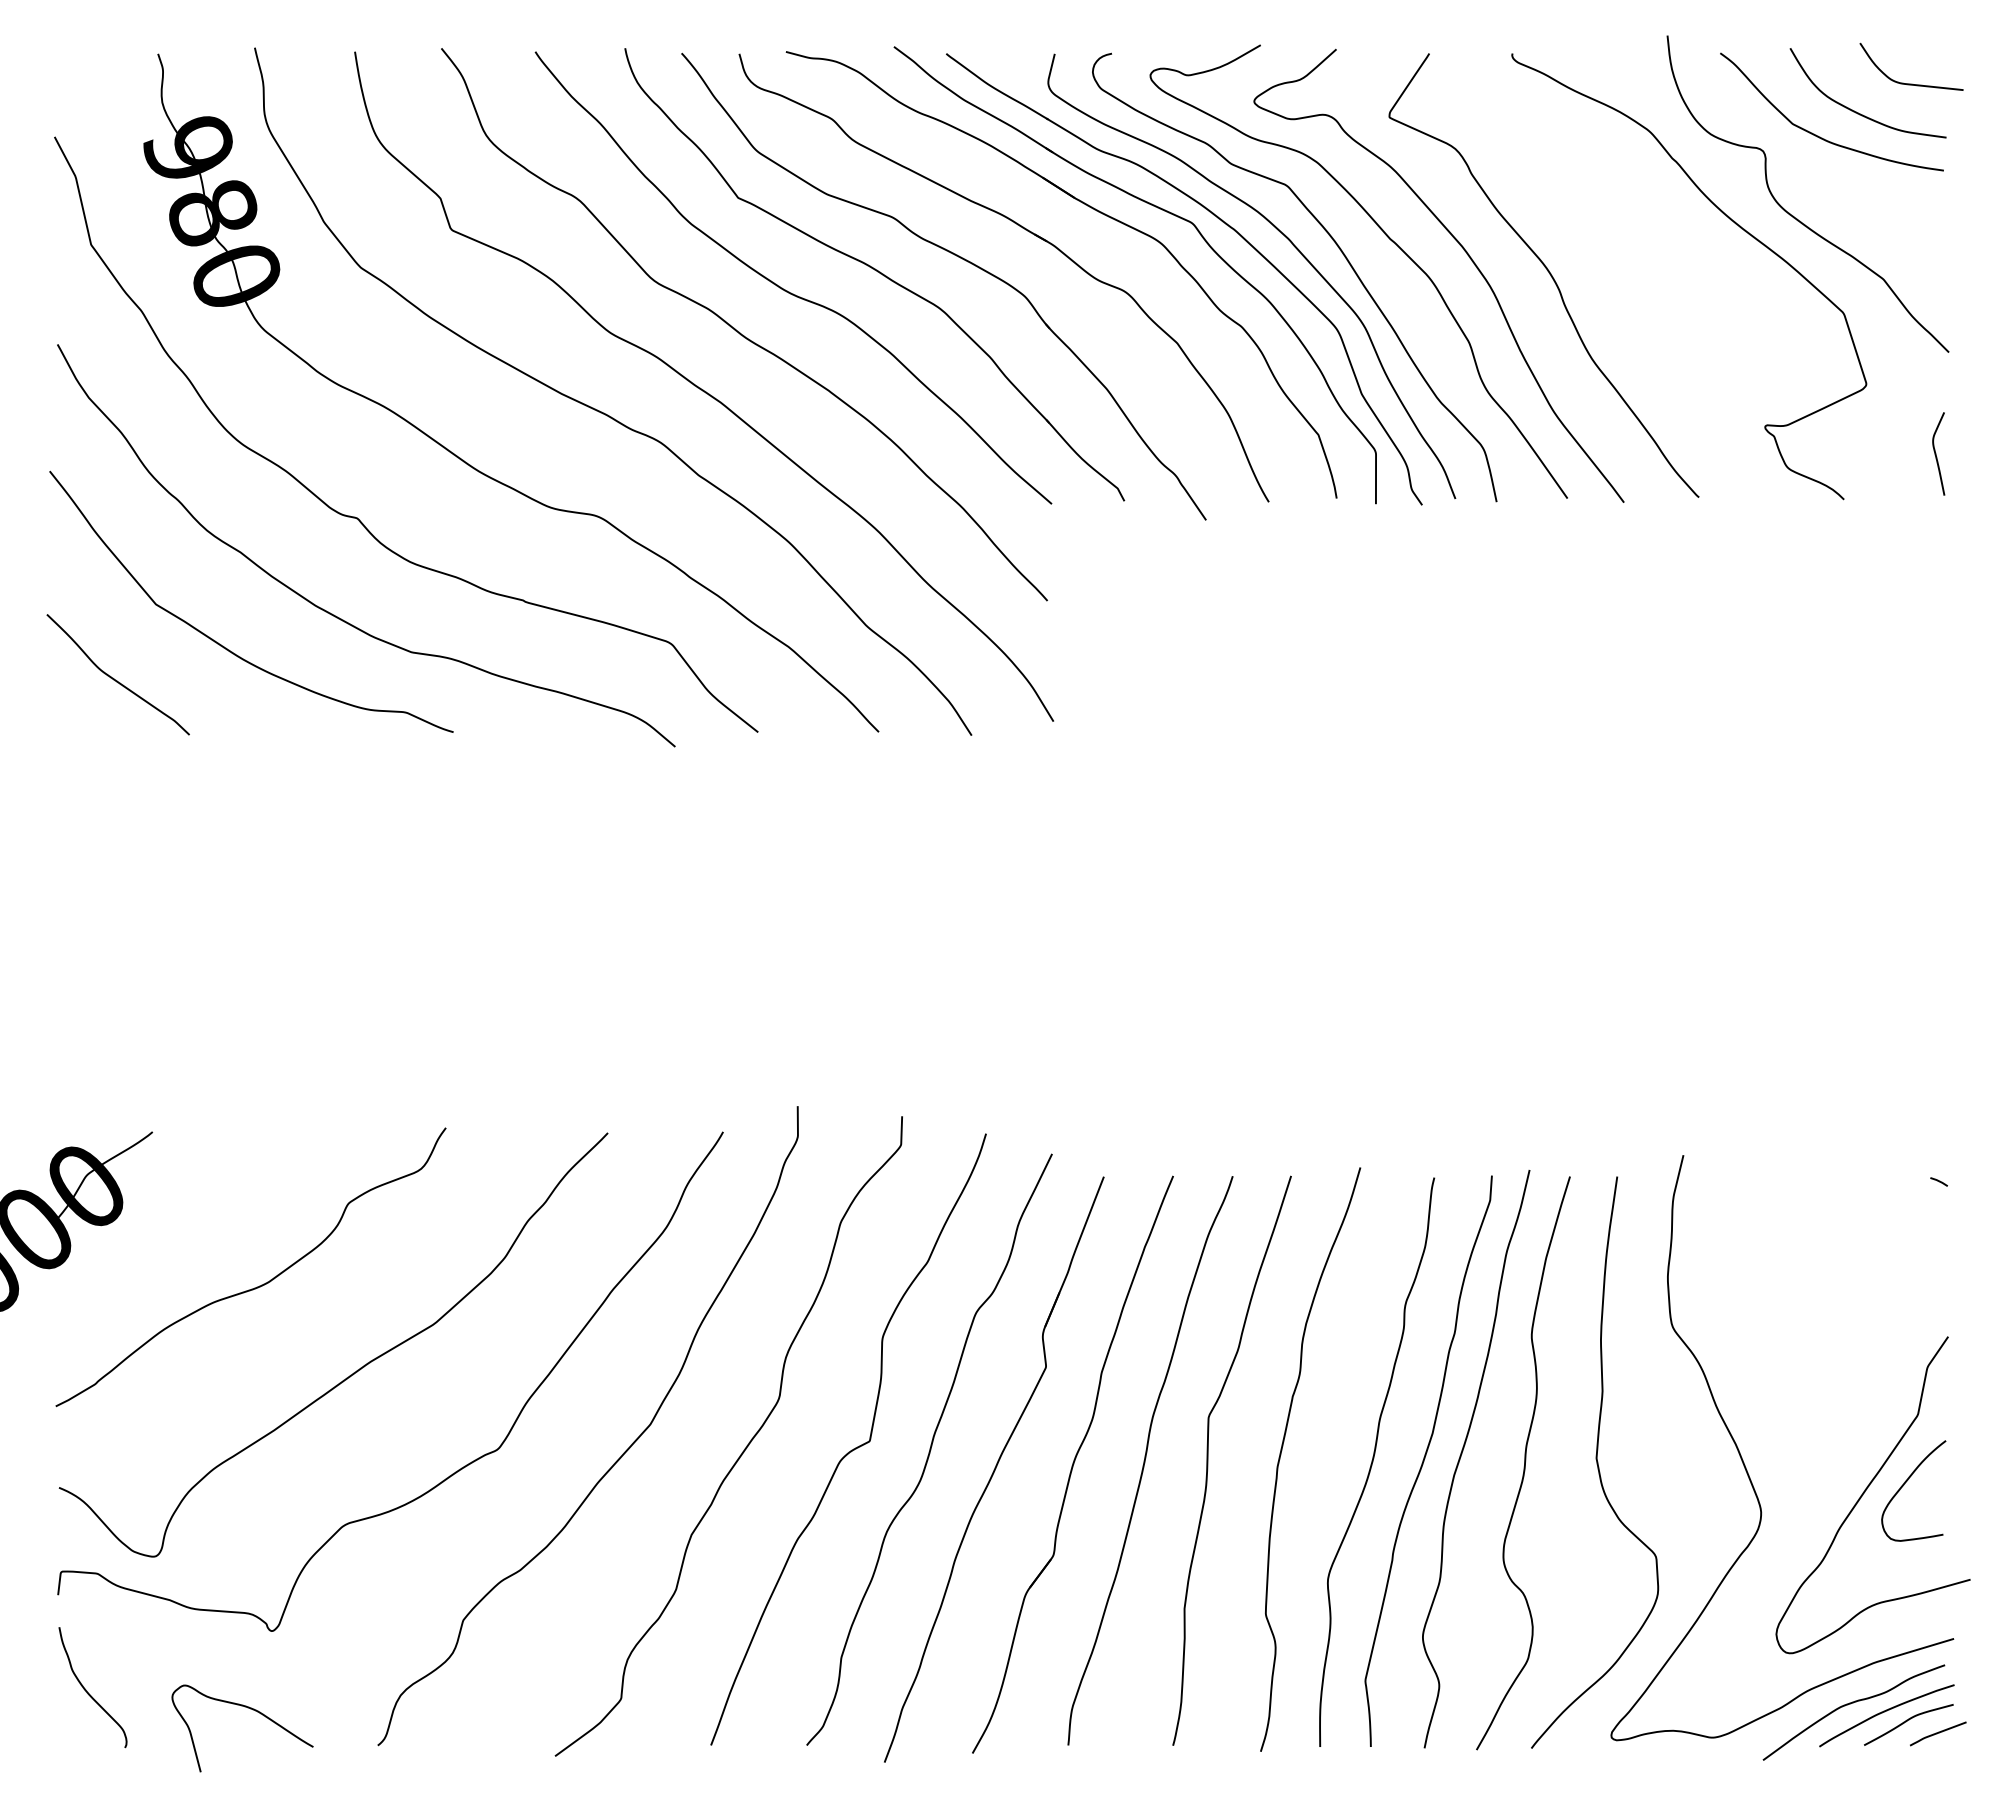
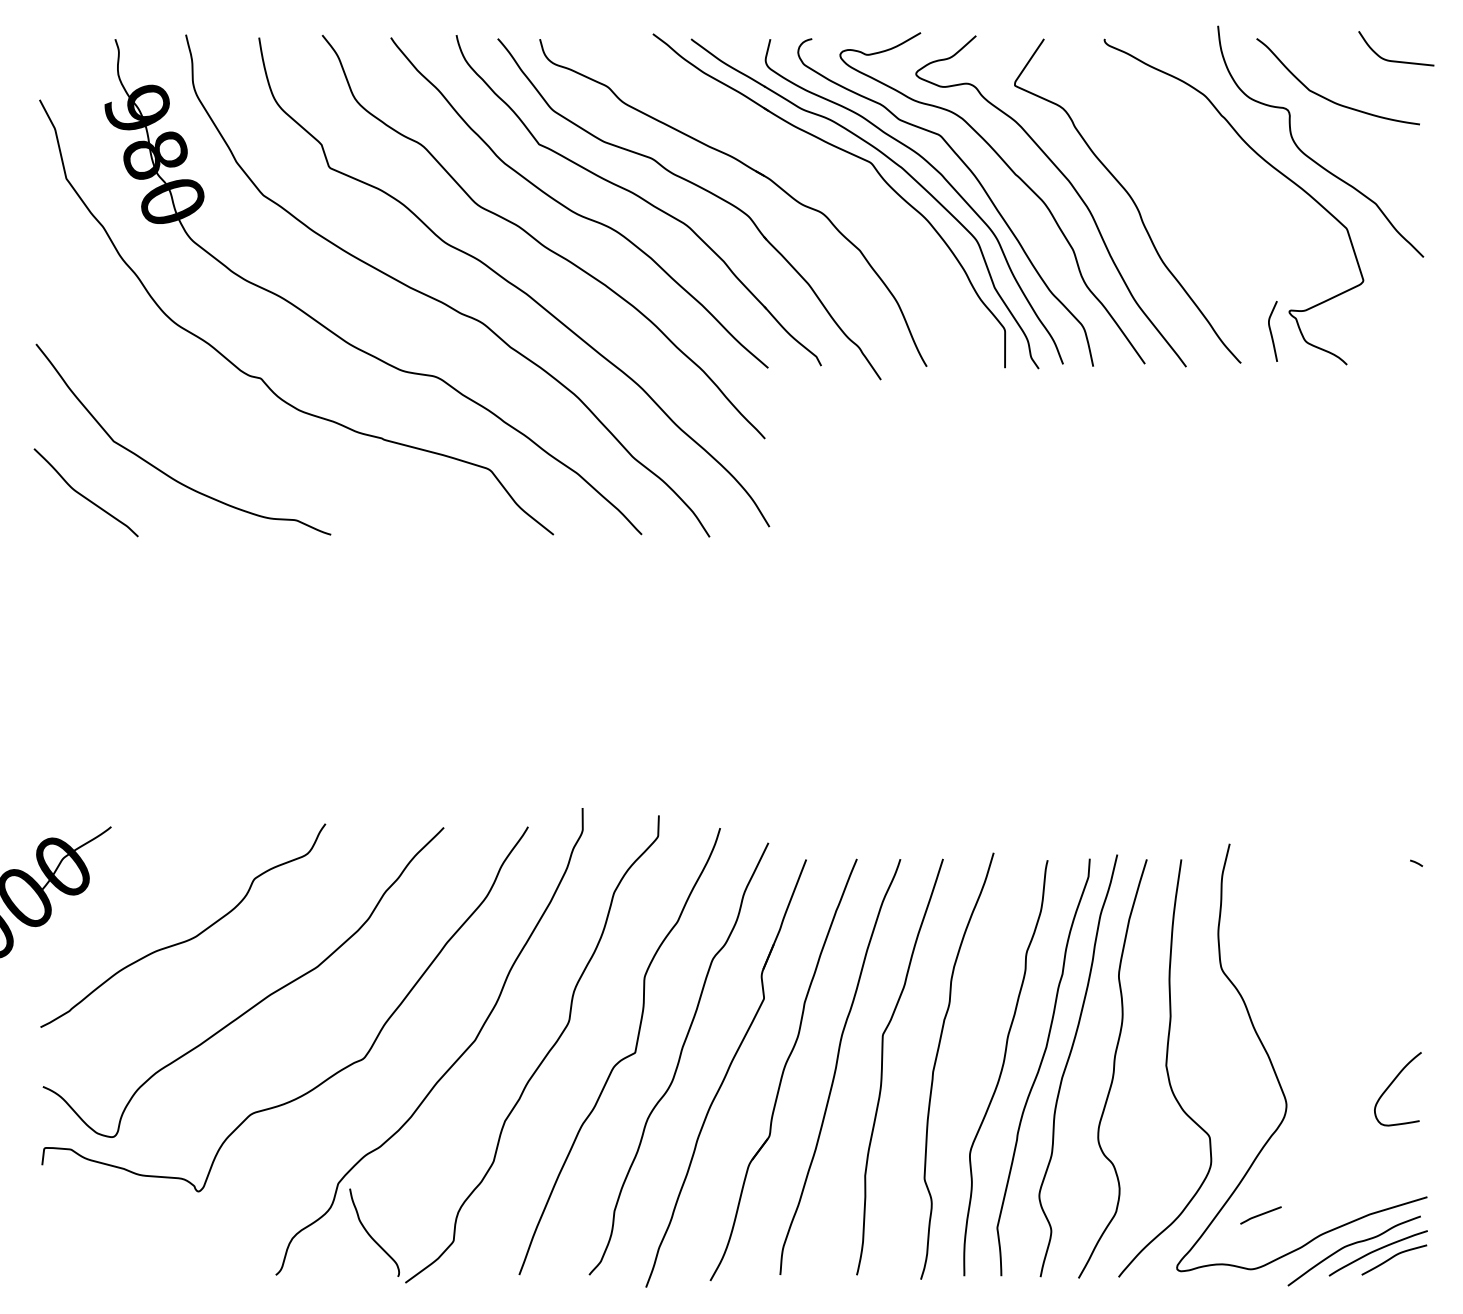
curve: (1858, 112) -> (1357, 82), removed
part: (1094, 210) -> (799, 153), removed
curve: (1936, 453) -> (1271, 331), moved
curve: (332, 613) -> (242, 448), removed
curve: (1865, 1492) -> (1362, 1090), removed
curve: (86, 1689) -> (369, 1234), moved
curve: (247, 1708) -> (180, 1248), removed
curve: (1938, 1733) -> (1261, 1215), moved

